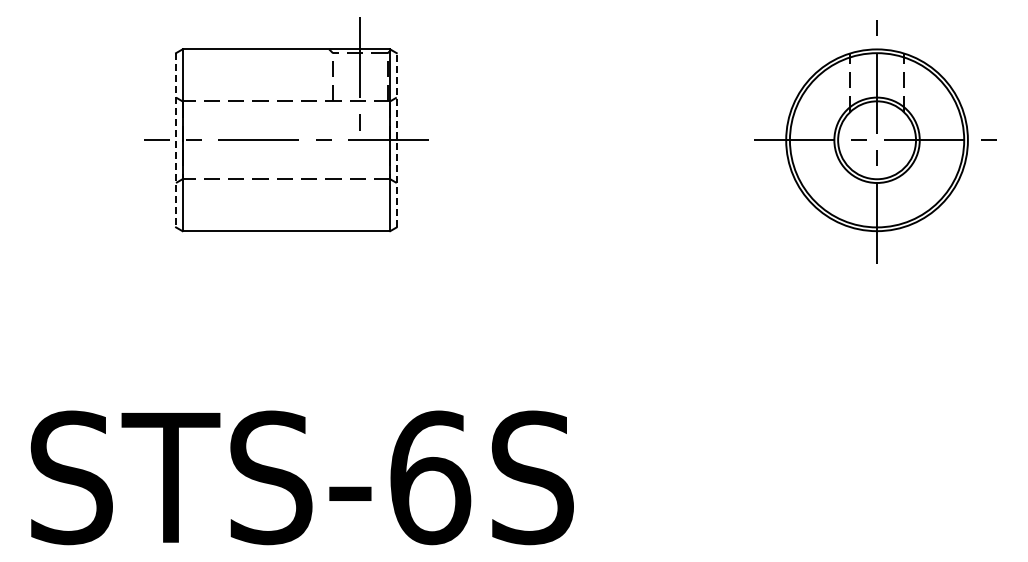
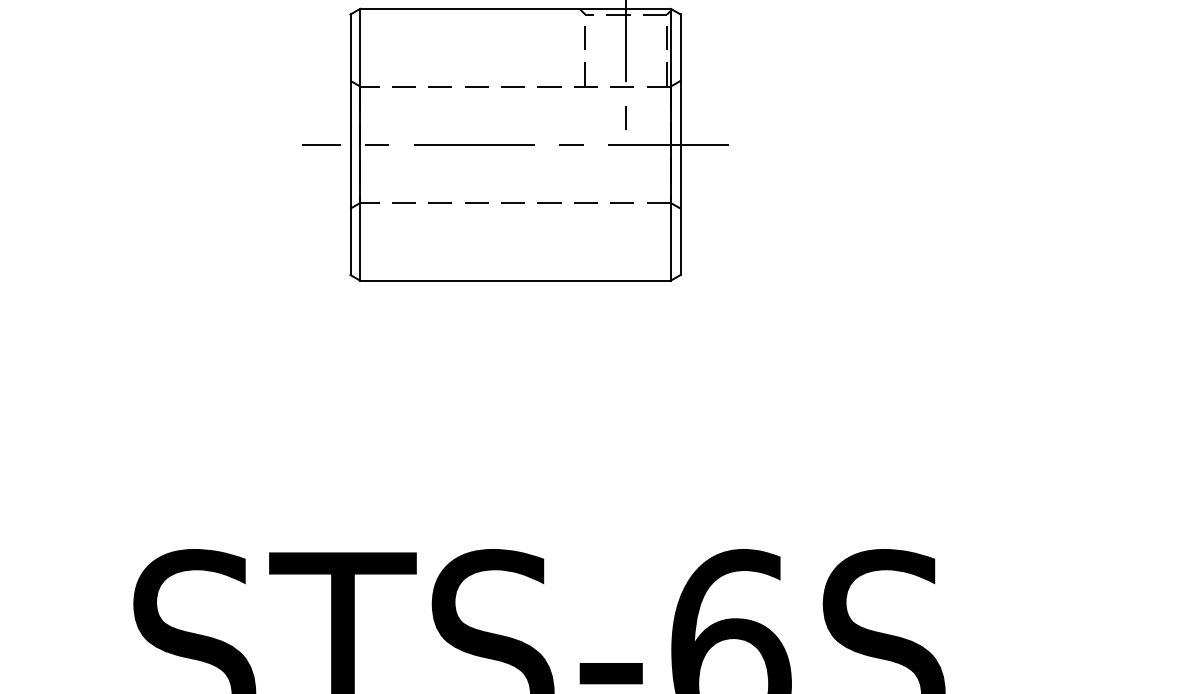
line: (396, 139) -> (680, 143), dashed -> solid
line: (176, 140) -> (351, 145), dashed -> solid

